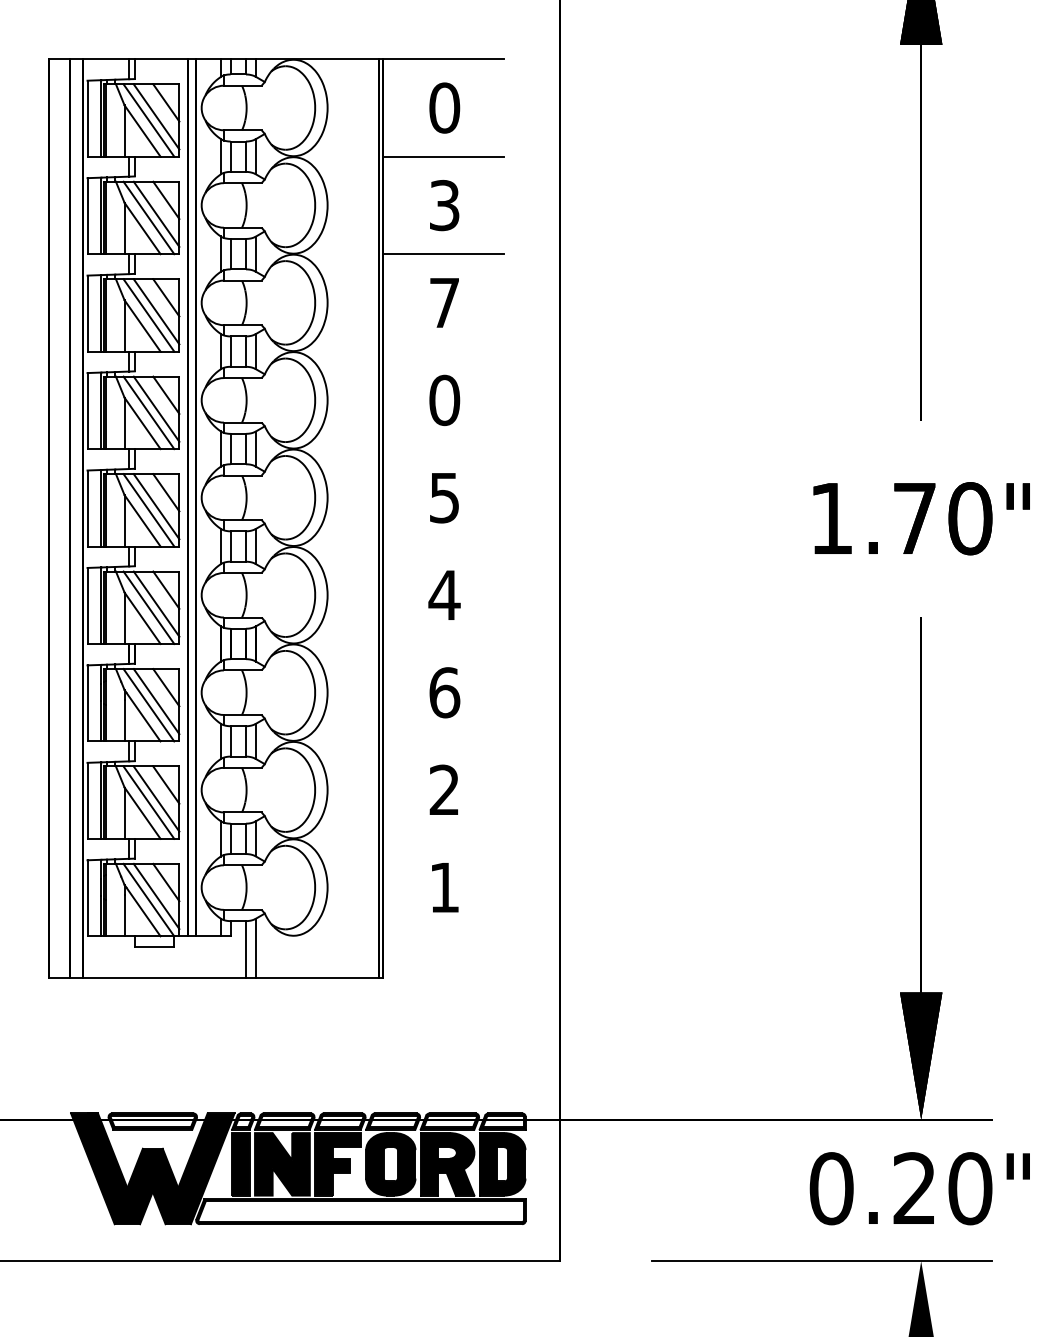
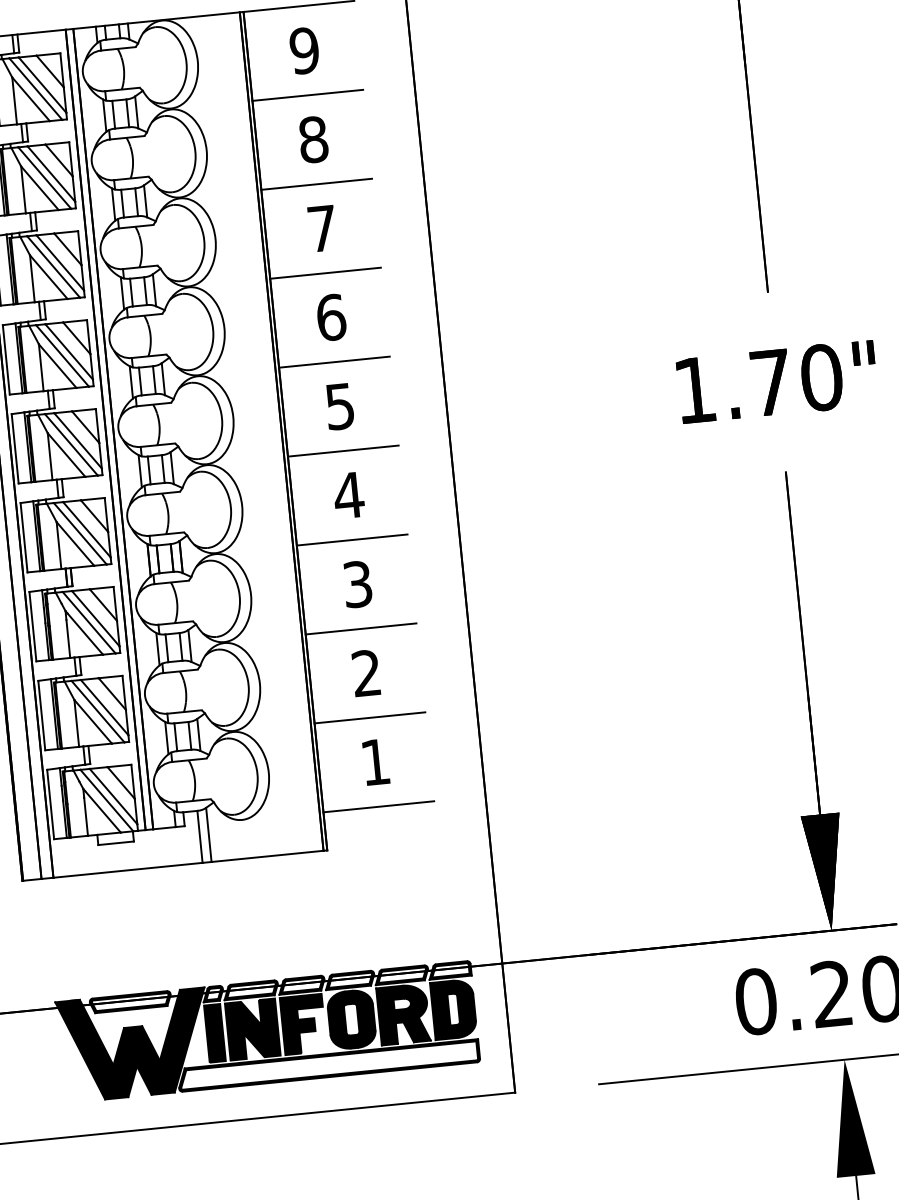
text: (444, 107) -> (304, 50), 0 -> 9
text: (444, 205) -> (313, 139), 3 -> 8
line: (442, 351) -> (324, 273), added
text: (444, 399) -> (331, 316), 0 -> 6
line: (442, 449) -> (333, 362), added
line: (442, 546) -> (342, 451), added
line: (442, 643) -> (351, 539), added
text: (444, 692) -> (357, 584), 6 -> 3
line: (442, 741) -> (360, 629), added
line: (442, 838) -> (369, 717), added
line: (442, 936) -> (378, 807), added

